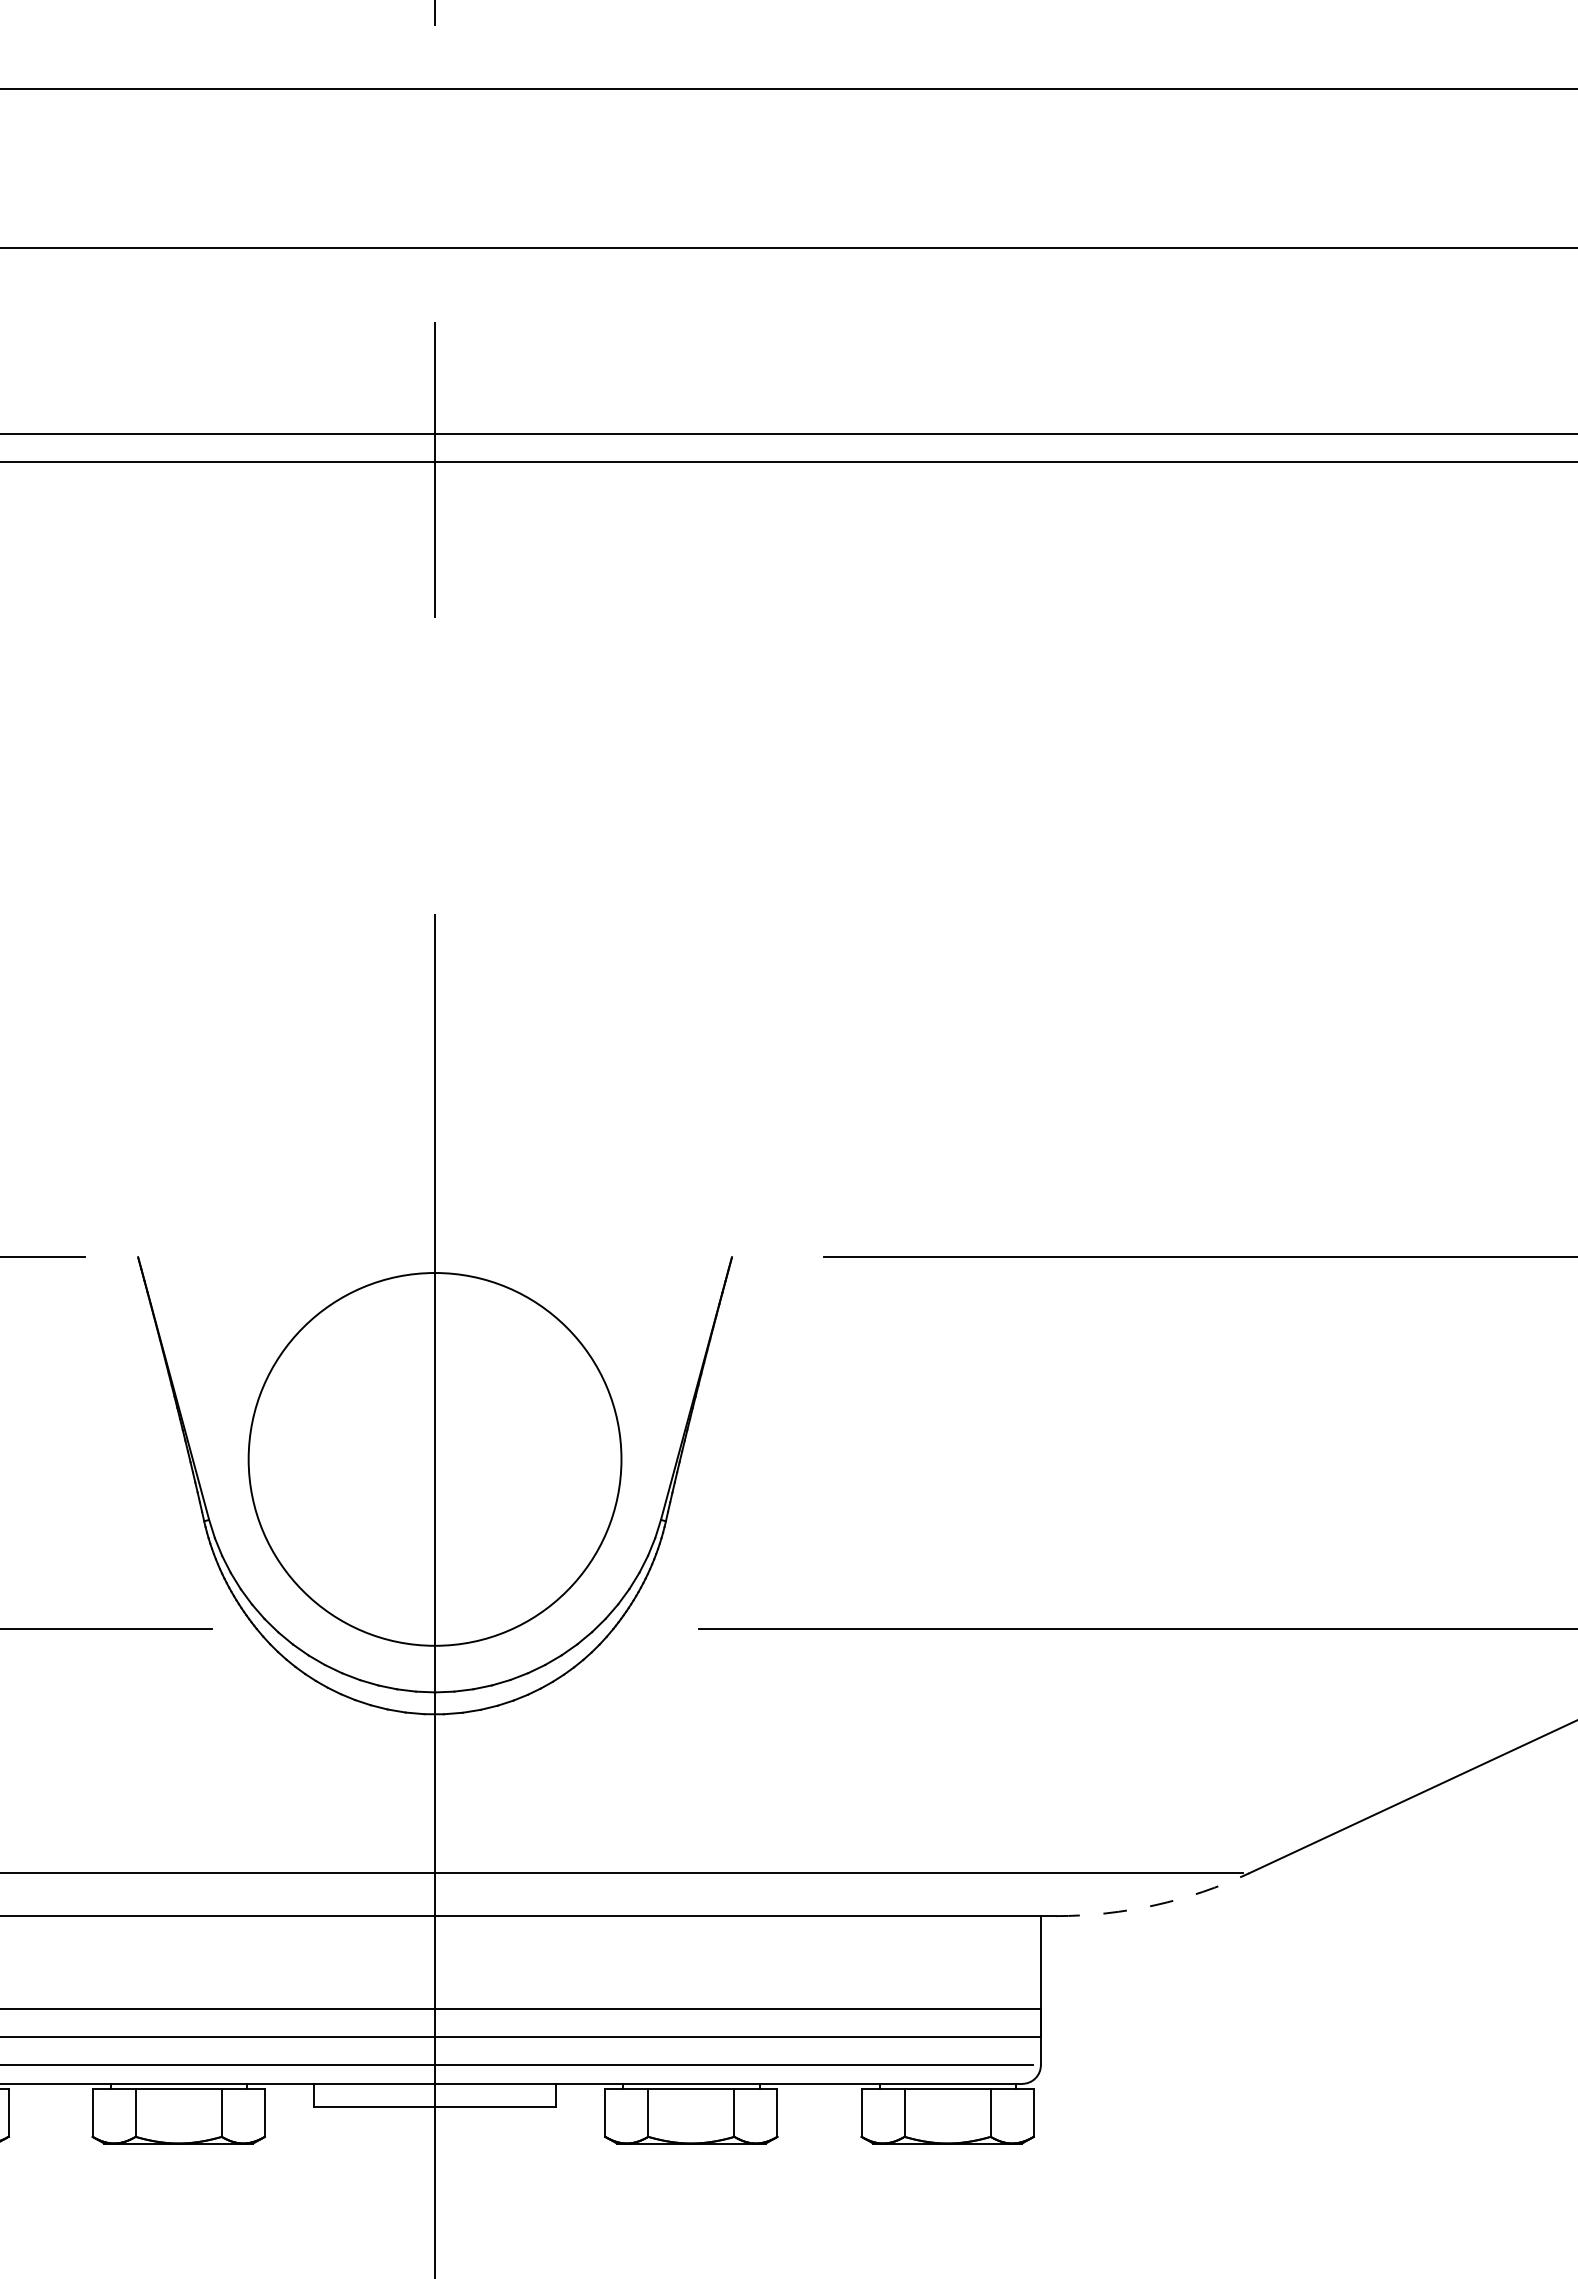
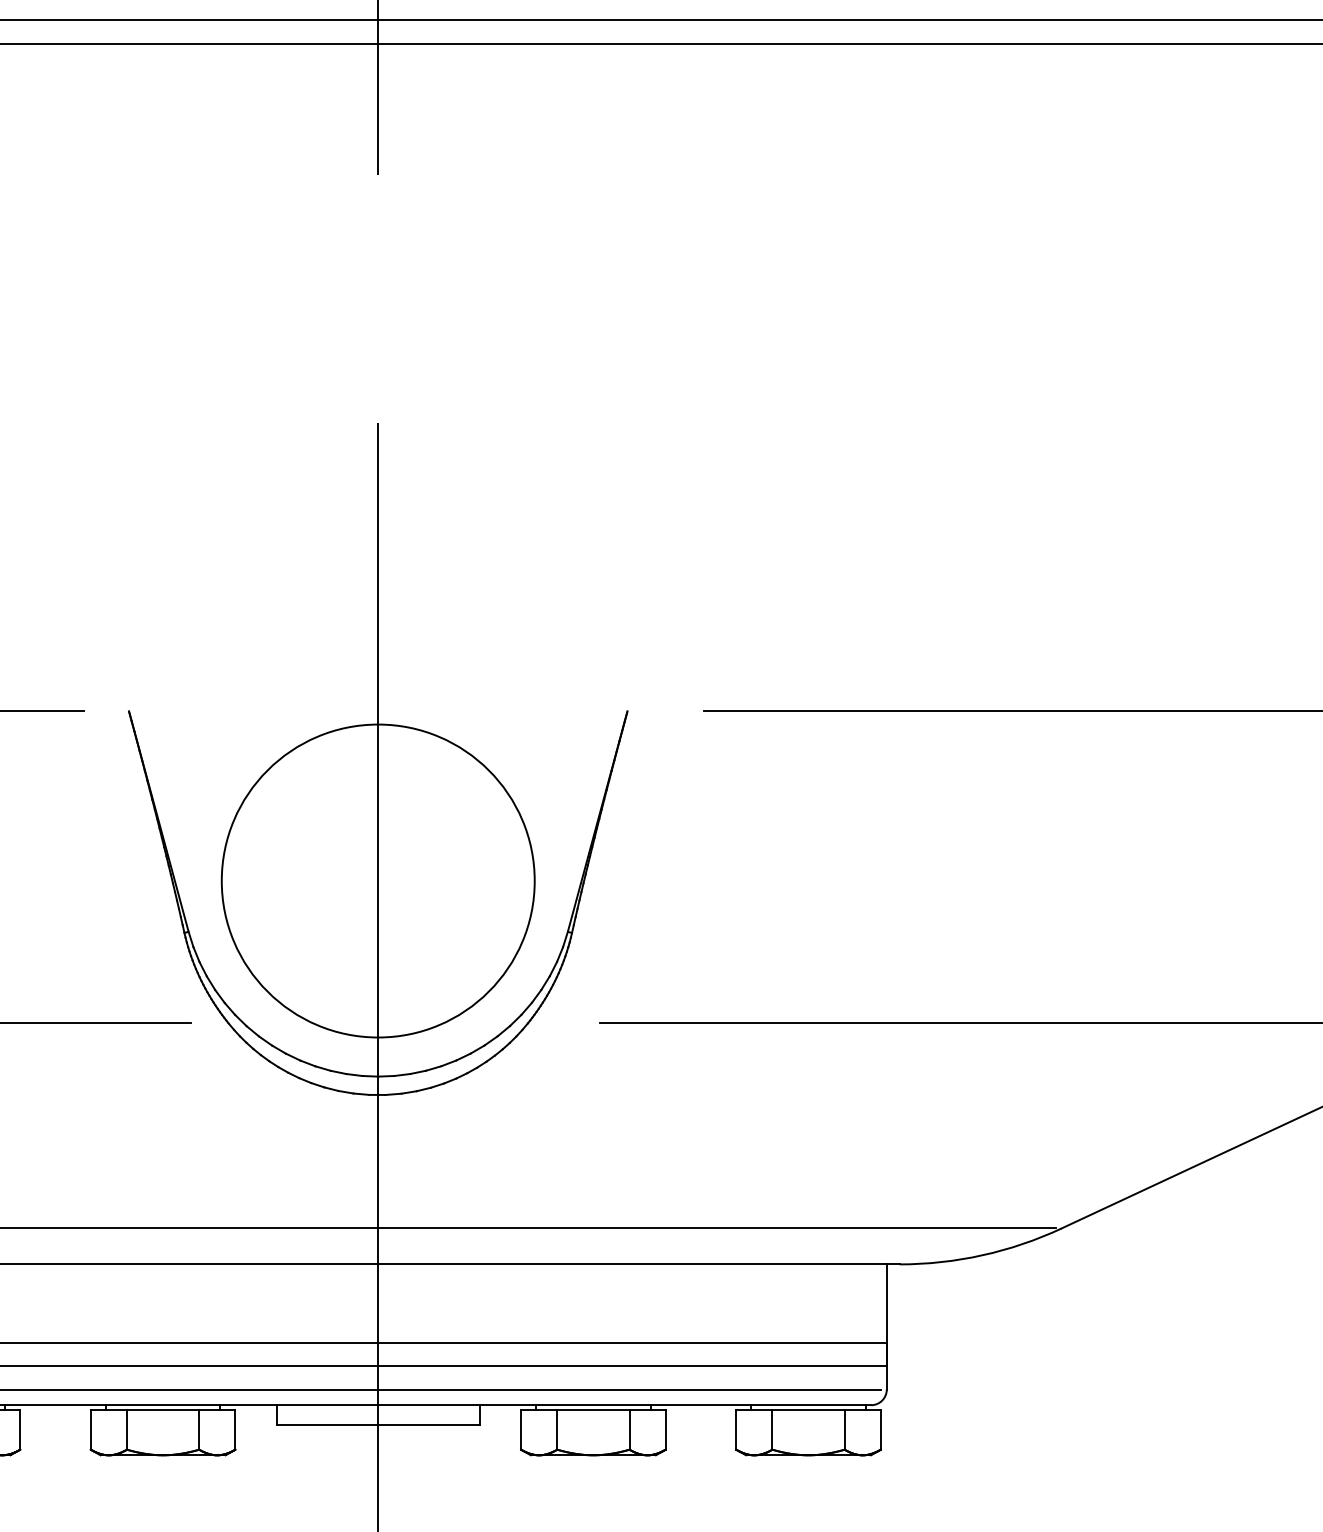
arc: (1155, 1905) -> (982, 1255), dashed -> solid

